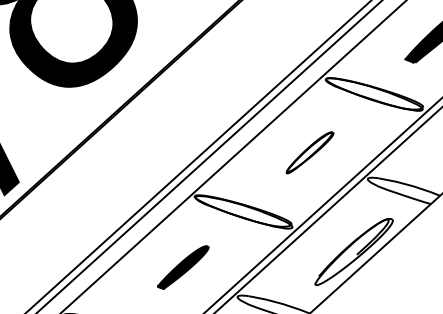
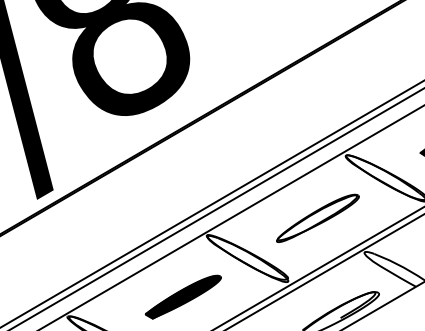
part: (309, 152) -> (317, 217), size x1.67
part: (183, 267) -> (183, 296), size x1.43

